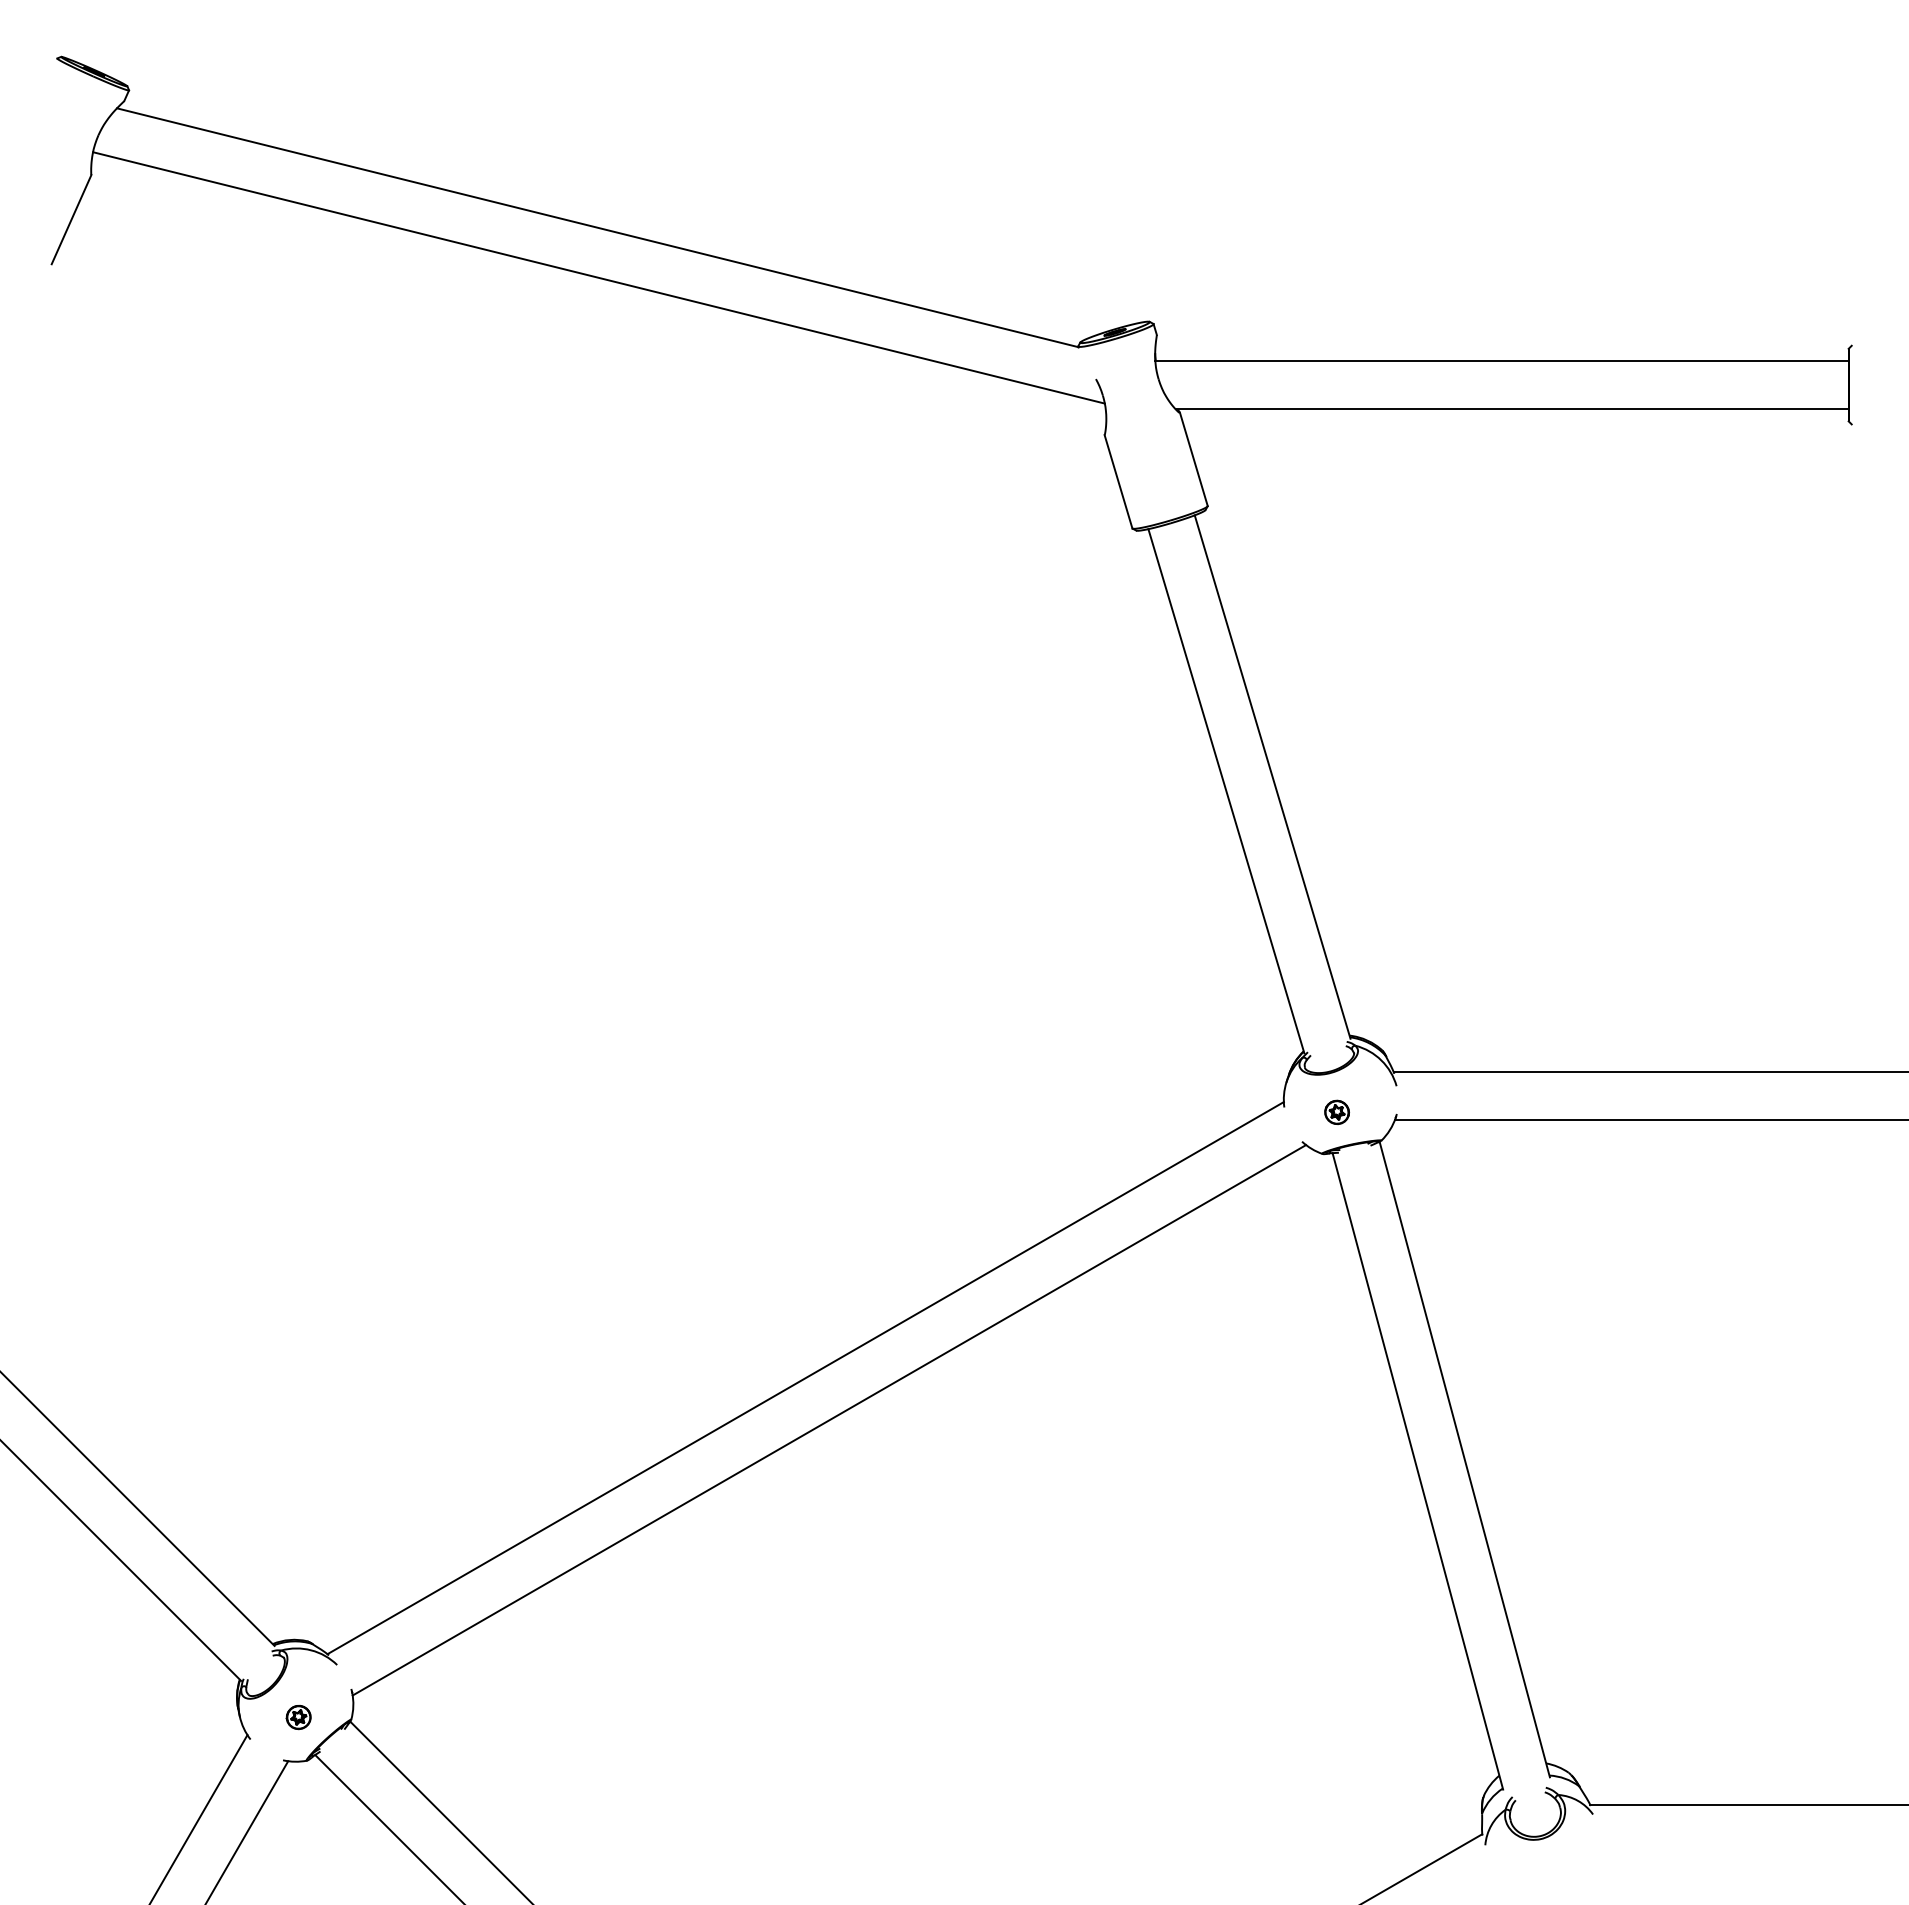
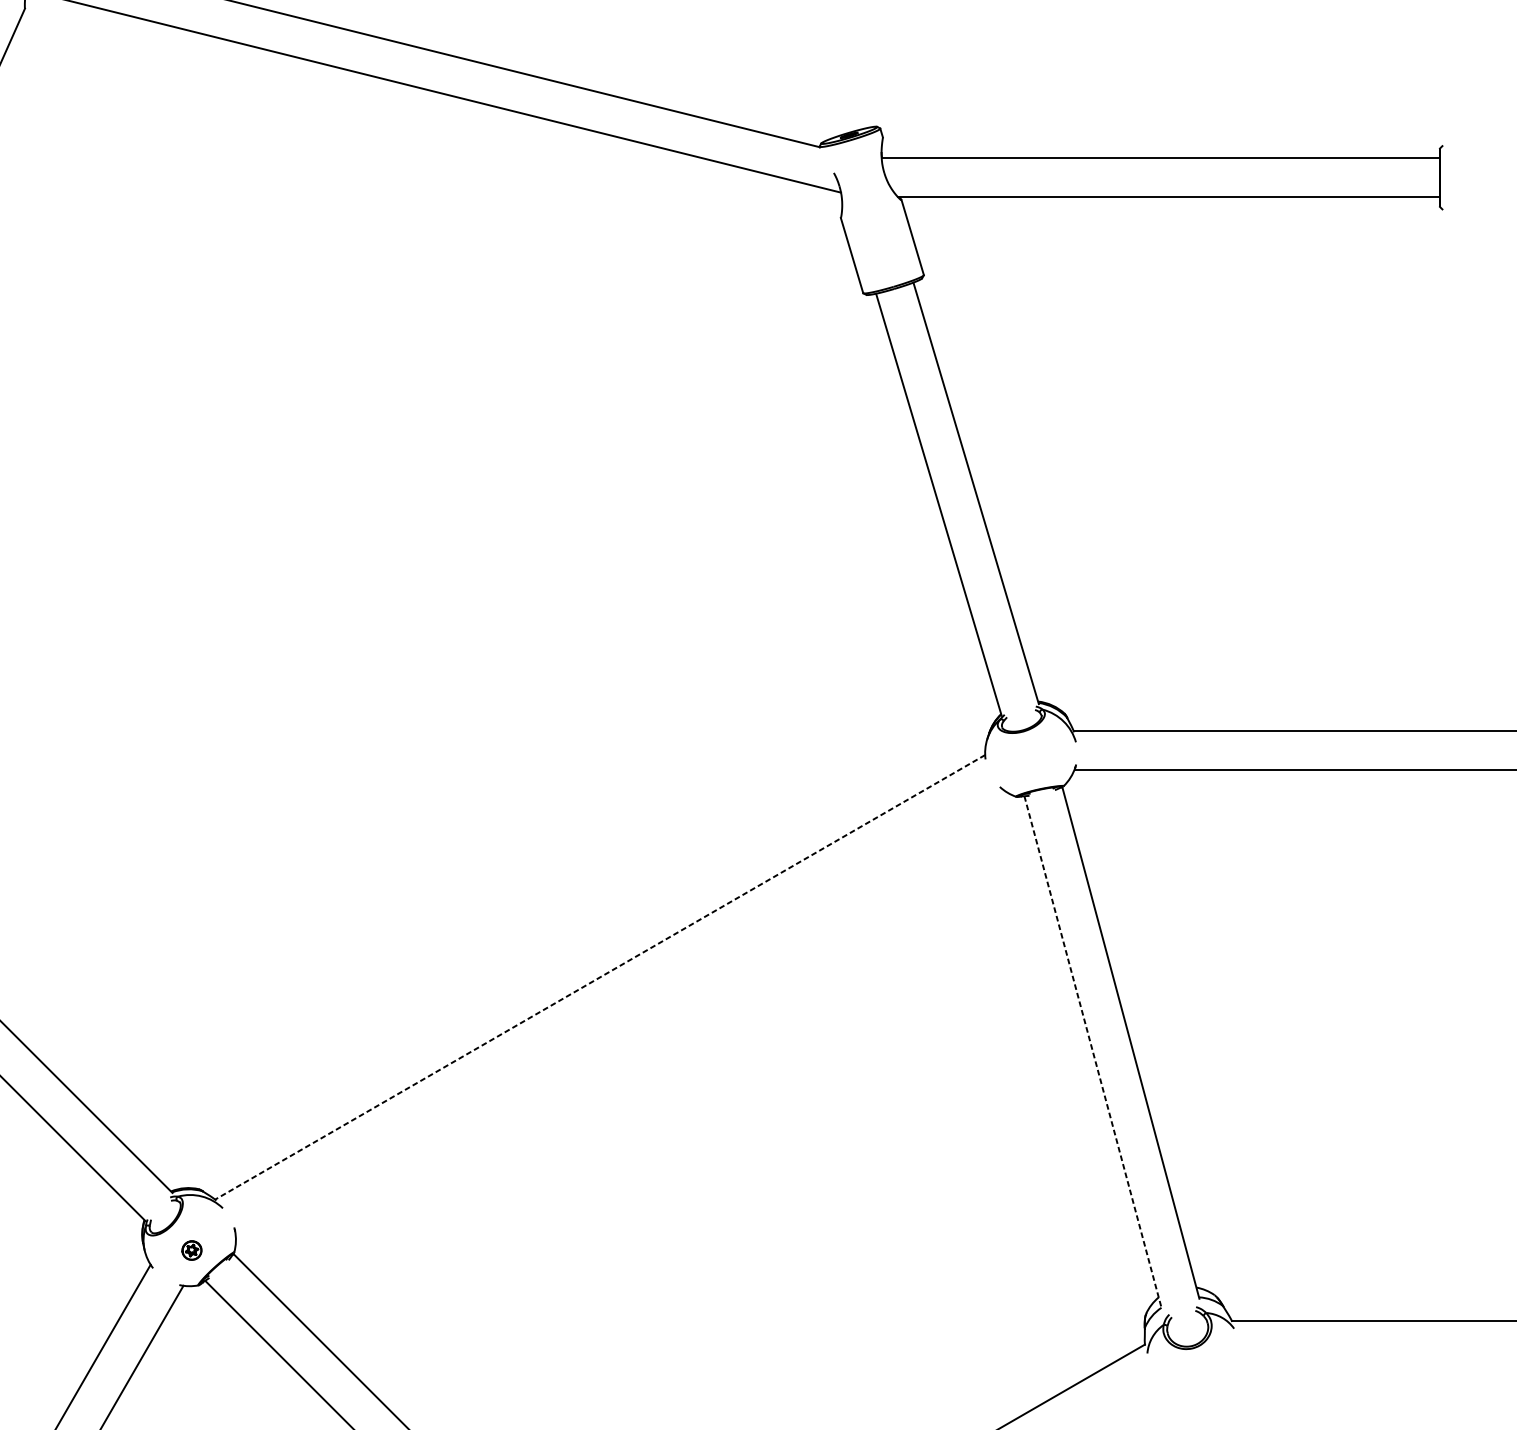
part: (1336, 1111) -> (1027, 762), removed
line: (805, 1378) -> (600, 977), solid -> dashed
line: (829, 1420) -> (619, 1011), removed
line: (1418, 1471) -> (1093, 1052), solid -> dashed

